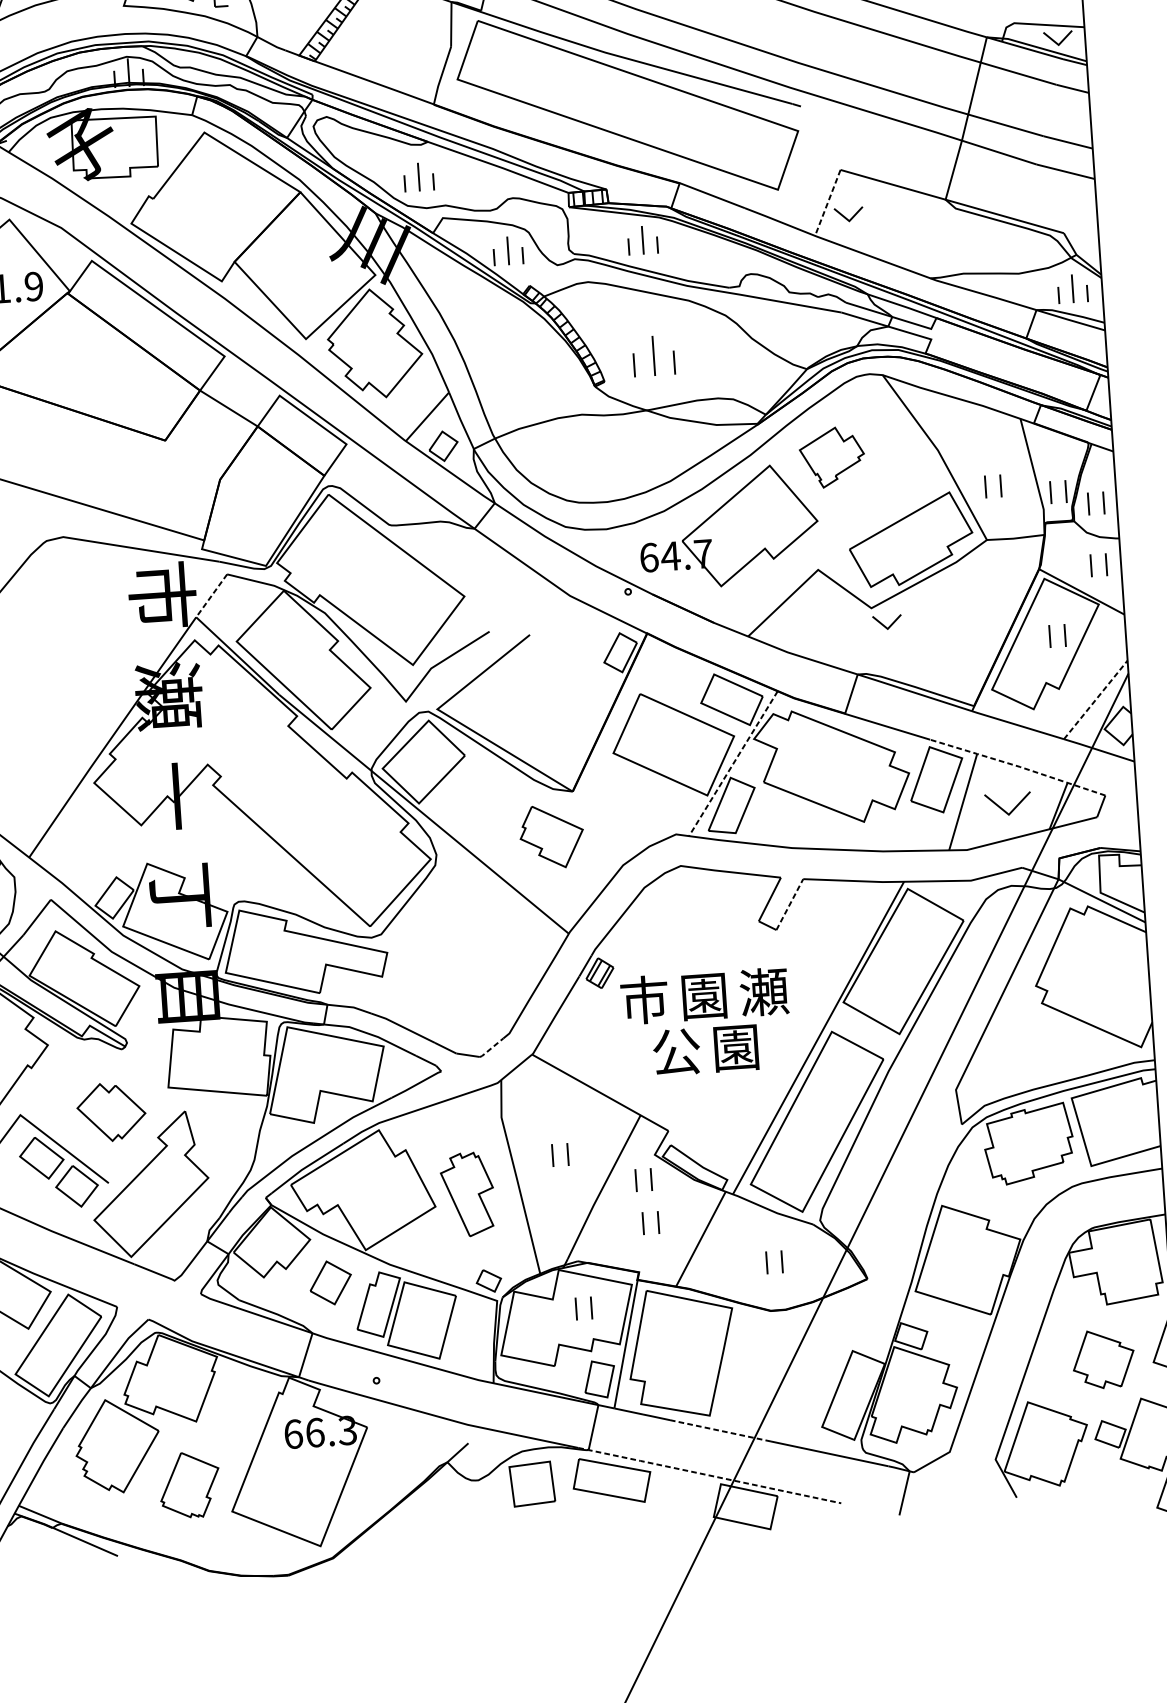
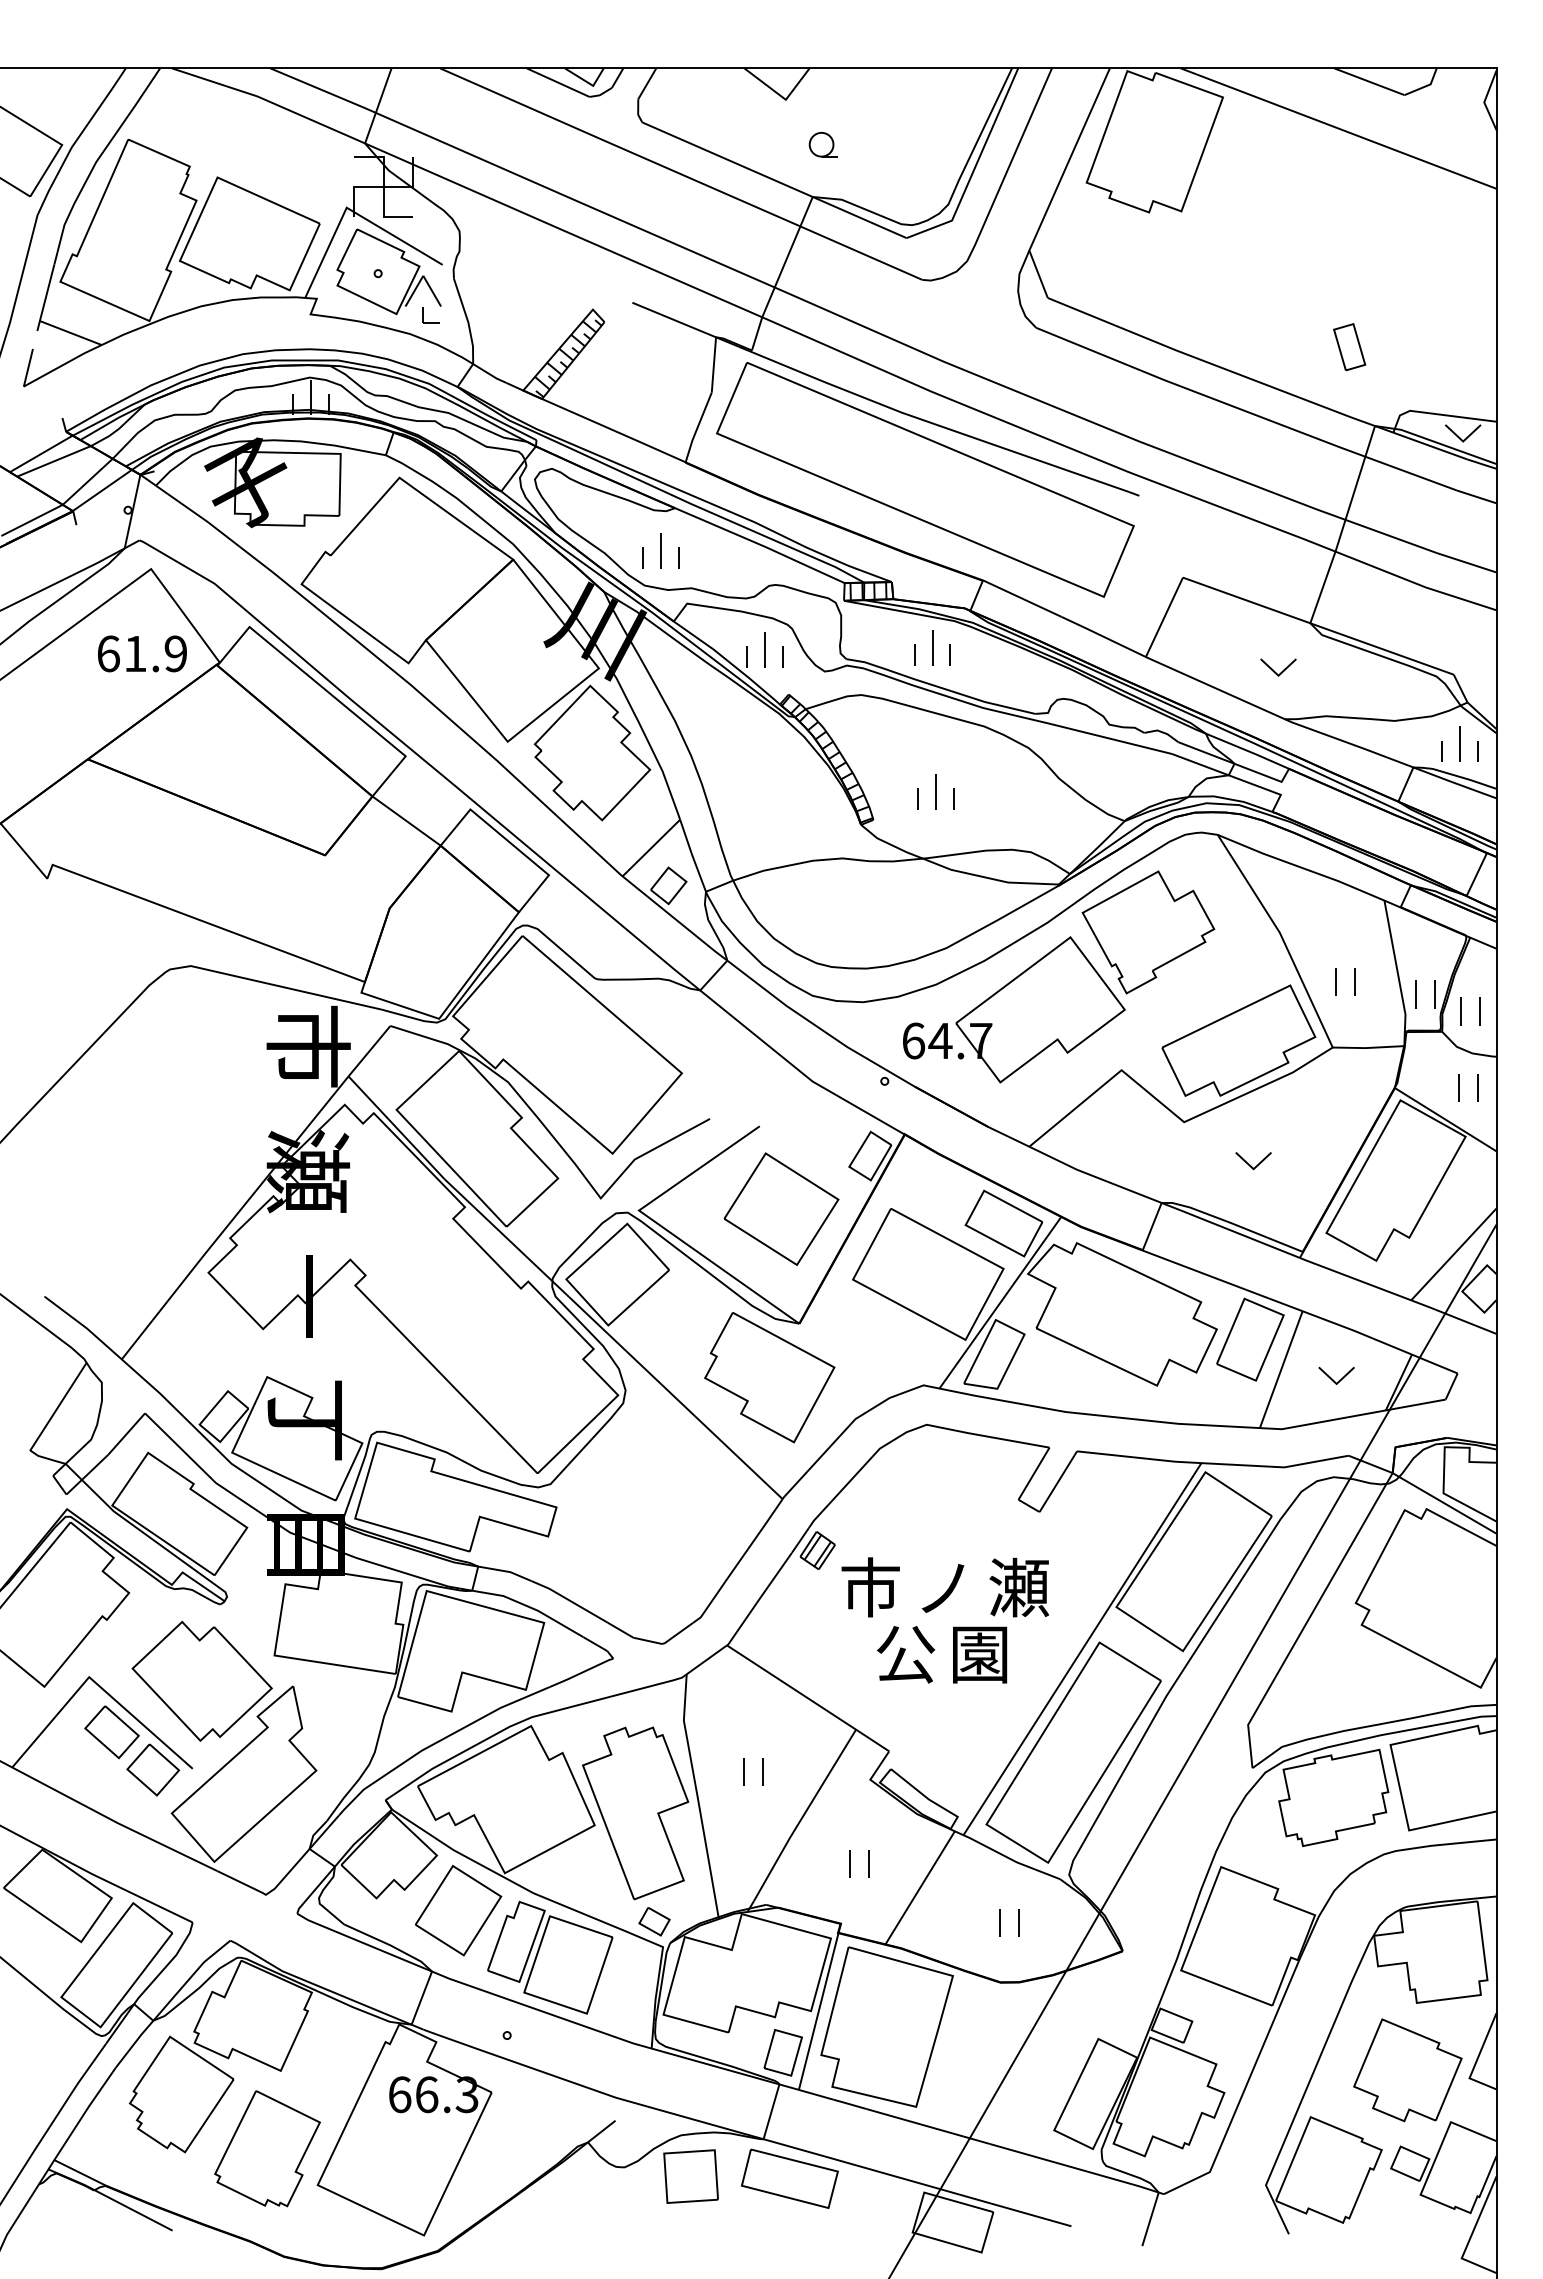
line: (827, 203) -> (1164, 617), dashed -> solid
part: (848, 214) -> (1278, 667), moved
part: (653, 355) -> (935, 791), size x0.71
part: (832, 457) -> (1148, 932), size x1.67
line: (211, 596) -> (369, 1051), dashed -> solid
part: (887, 622) -> (1253, 1161), moved
part: (1049, 635) -> (1402, 1171), removed
part: (552, 699) -> (781, 1208), added
line: (1095, 700) -> (1453, 1254), dashed -> solid
line: (733, 764) -> (1000, 1303), dashed -> solid
line: (1017, 765) -> (1351, 1329), dashed -> solid
part: (1007, 803) -> (1336, 1375), size x0.62
part: (551, 836) -> (769, 1377), size x1.67
line: (789, 904) -> (1058, 1481), dashed -> solid
text: (704, 996) -> (944, 1588), 園 -> ノ
line: (491, 1047) -> (677, 1633), dashed -> solid
part: (110, 1111) -> (201, 1680), size x1.67
part: (636, 1180) -> (845, 1809), removed
part: (467, 1194) -> (635, 1813), size x1.67
part: (330, 1282) -> (458, 1910), size x1.67
part: (576, 1308) -> (760, 1963), removed
part: (1103, 1359) -> (1407, 2070), size x1.43
line: (720, 1430) -> (928, 2126), dashed -> solid
line: (709, 1475) -> (910, 2180), dashed -> solid
part: (189, 1484) -> (267, 2148), size x1.43

